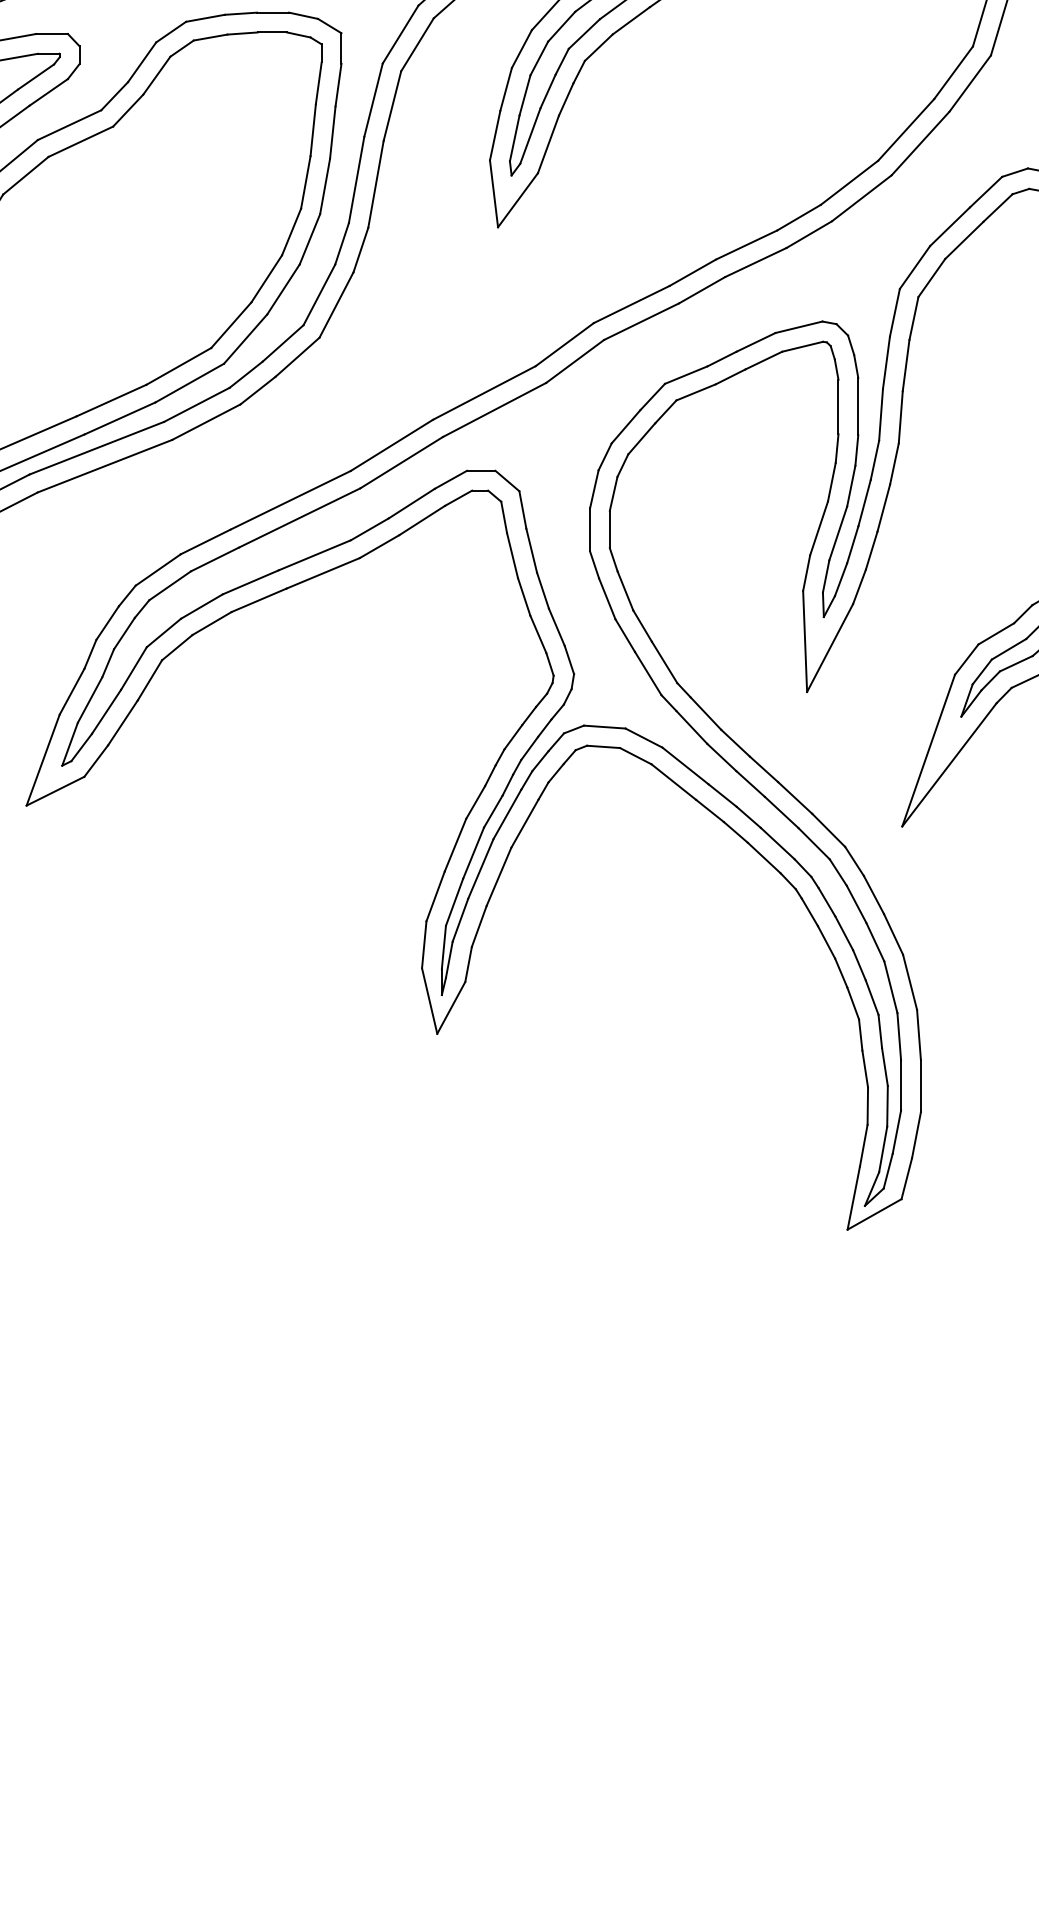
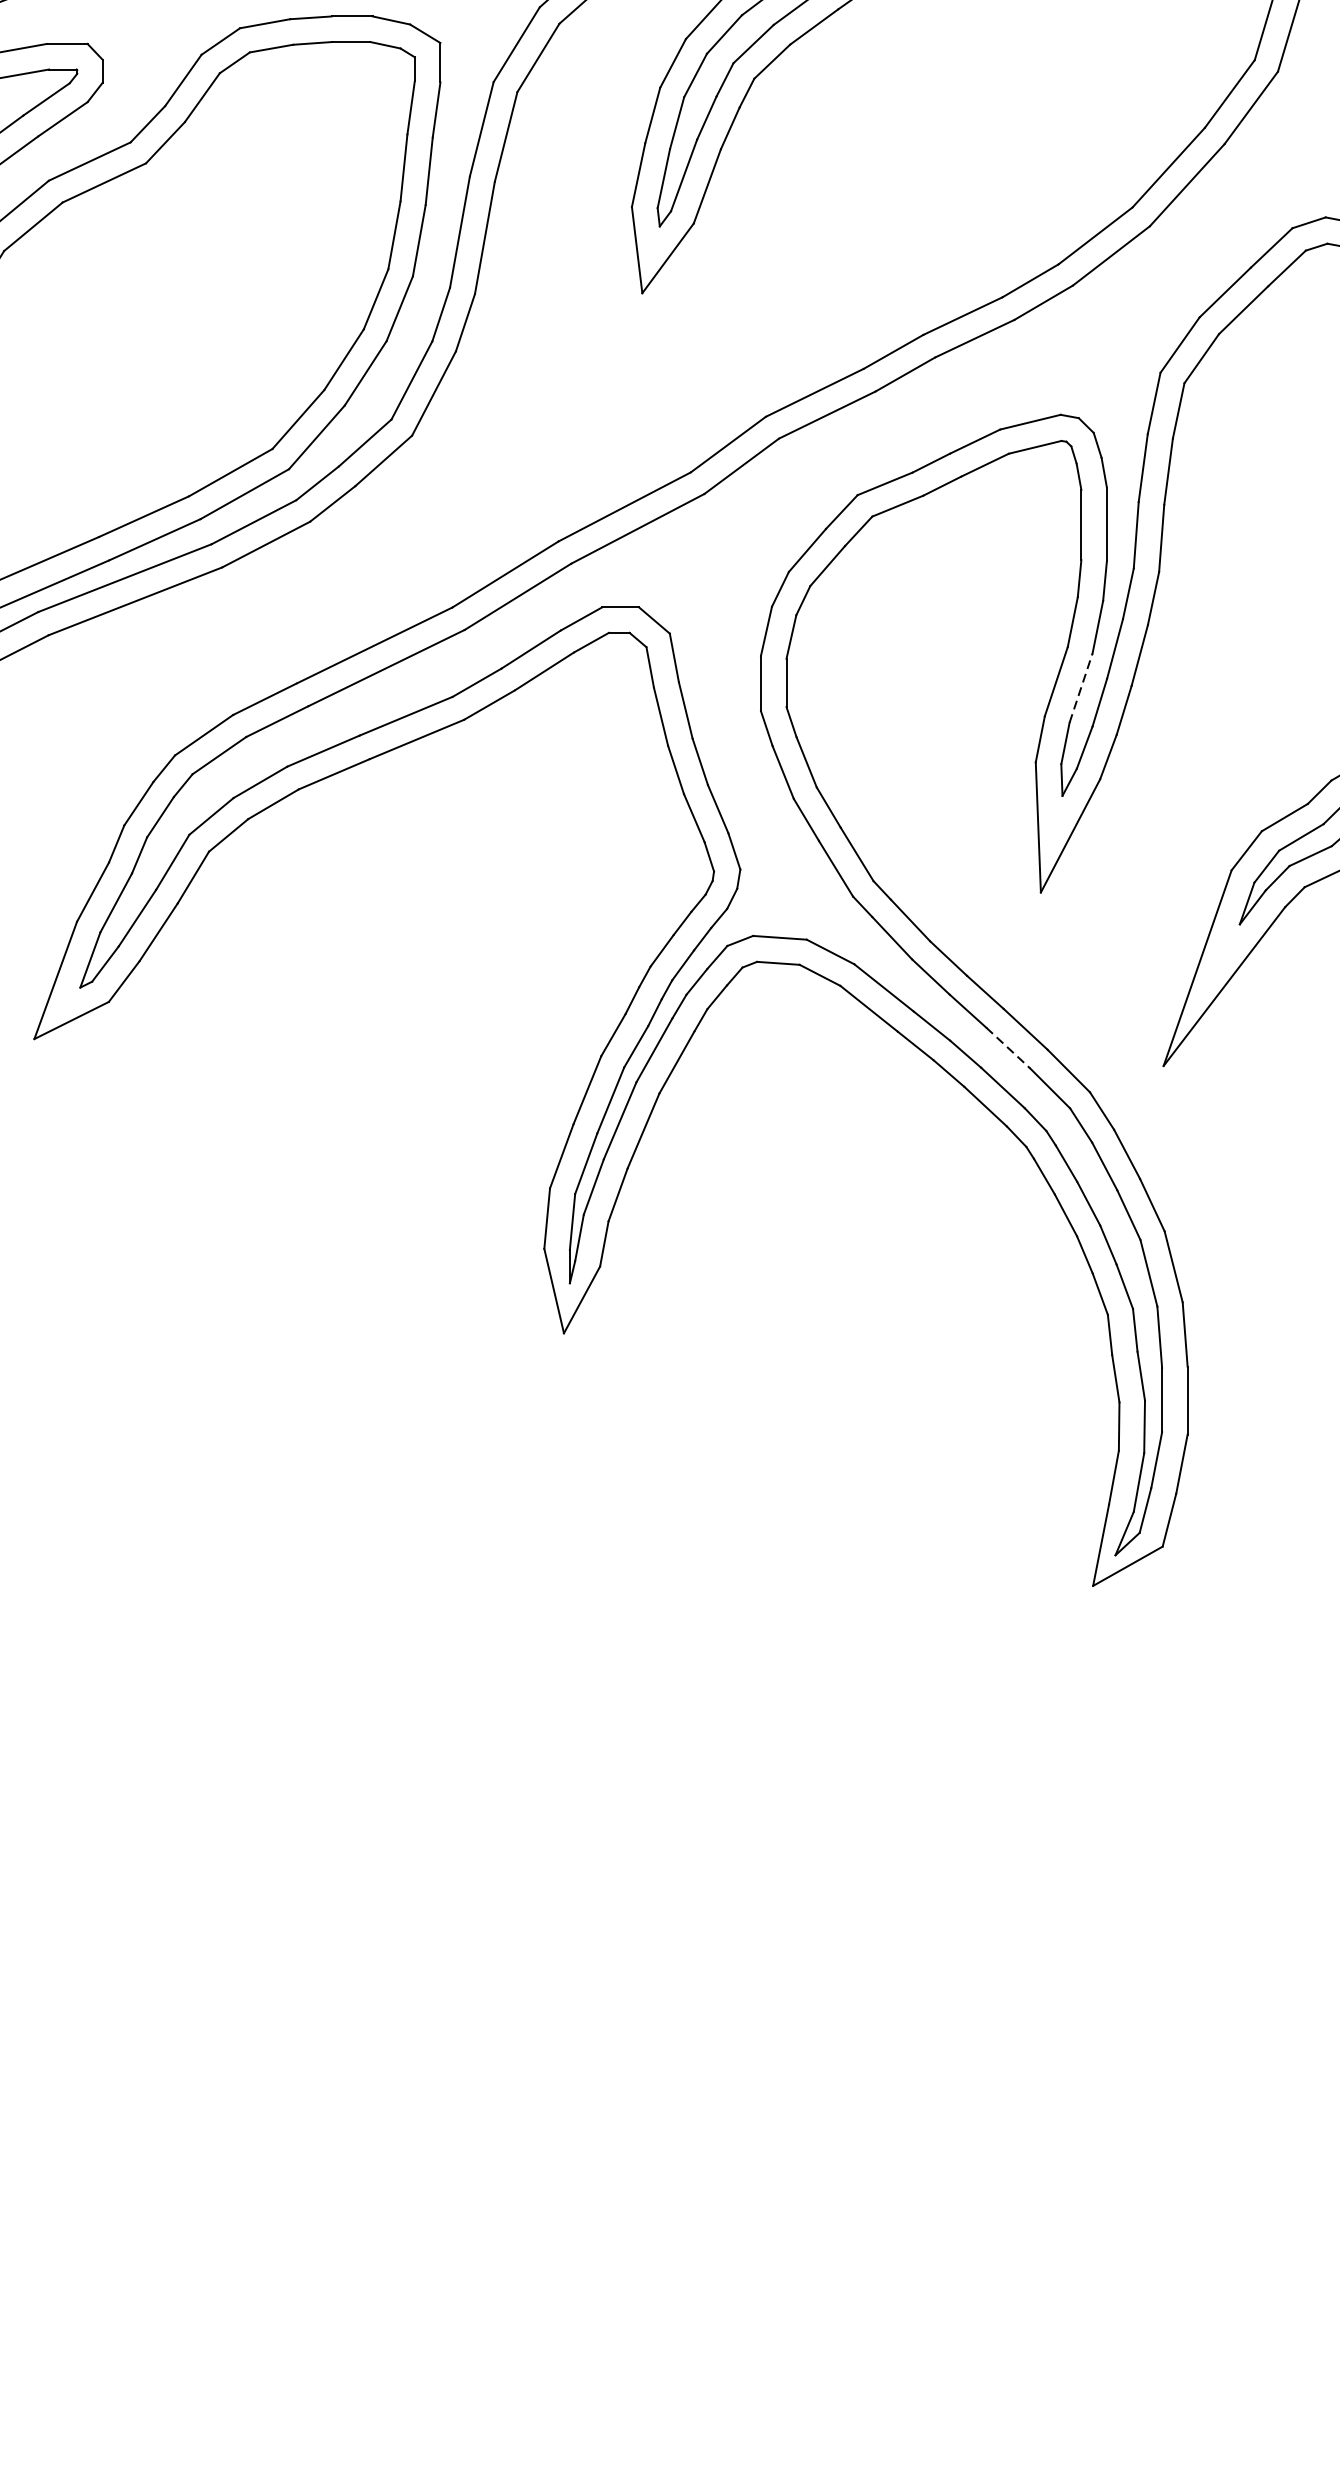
line: (838, 533) -> (1081, 688), solid -> dashed
line: (782, 812) -> (1009, 1047), solid -> dashed

